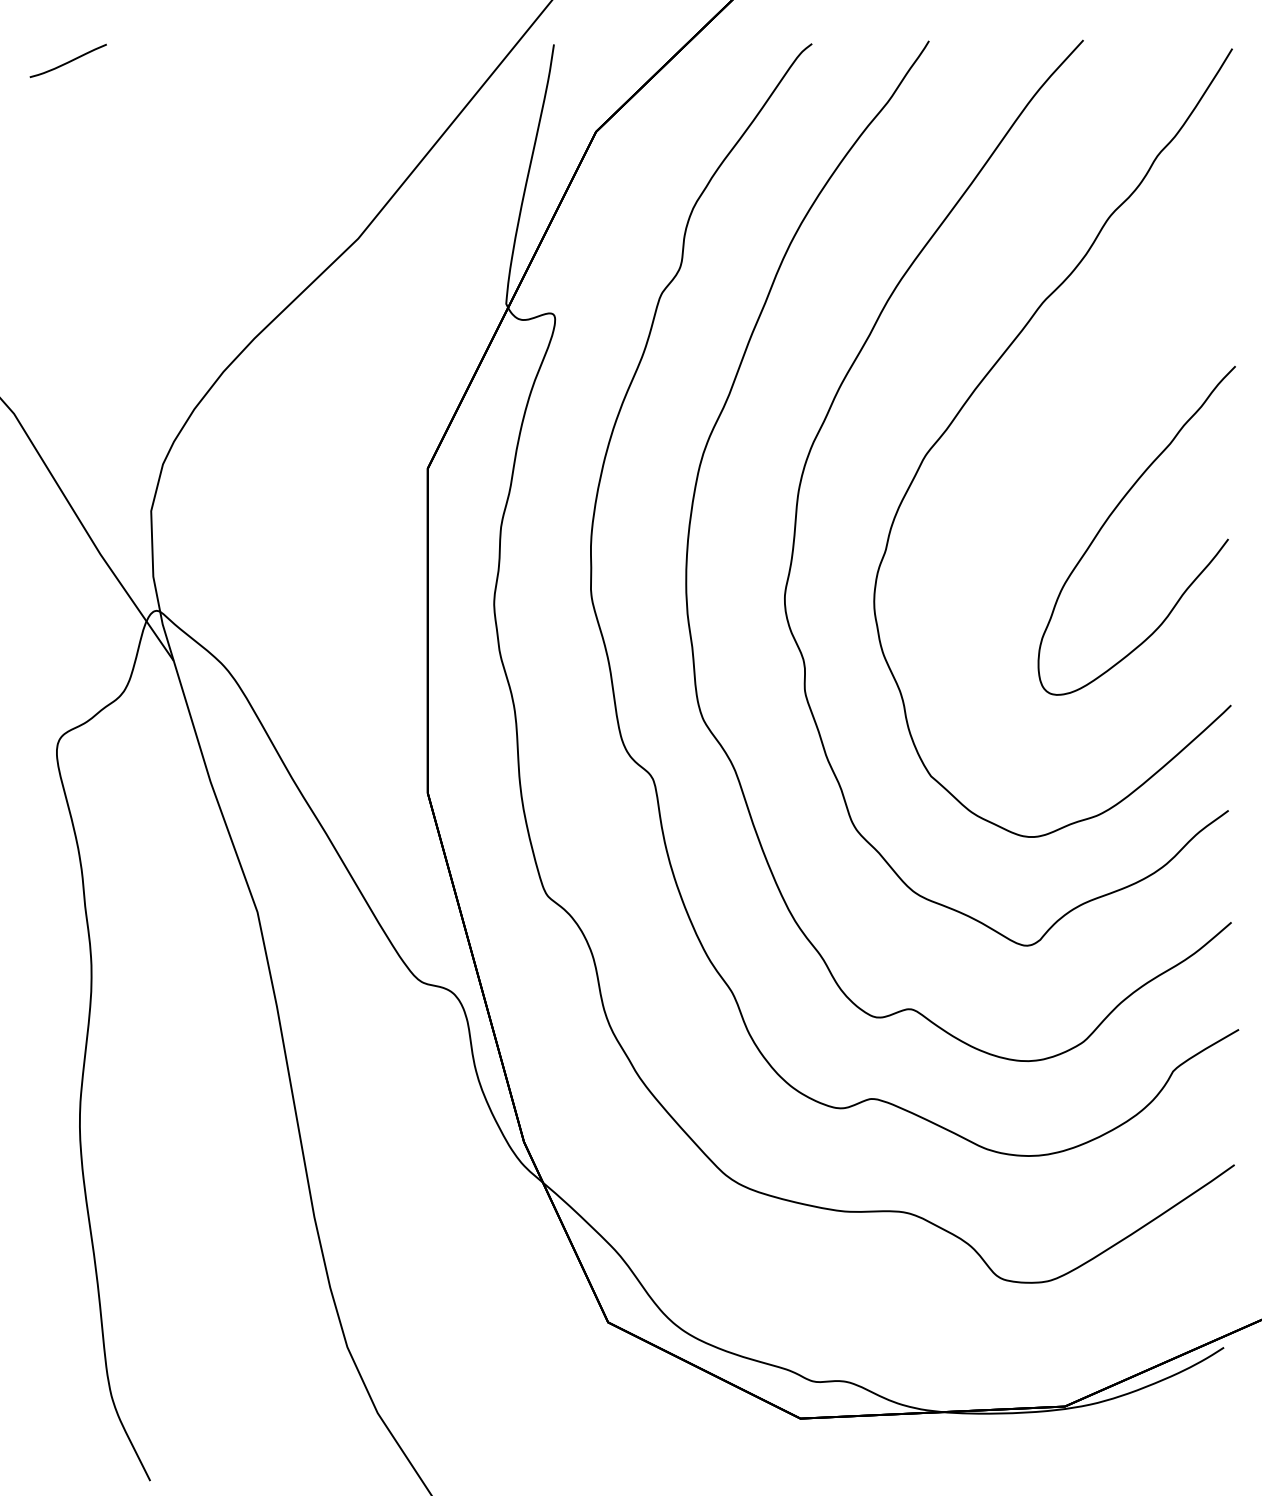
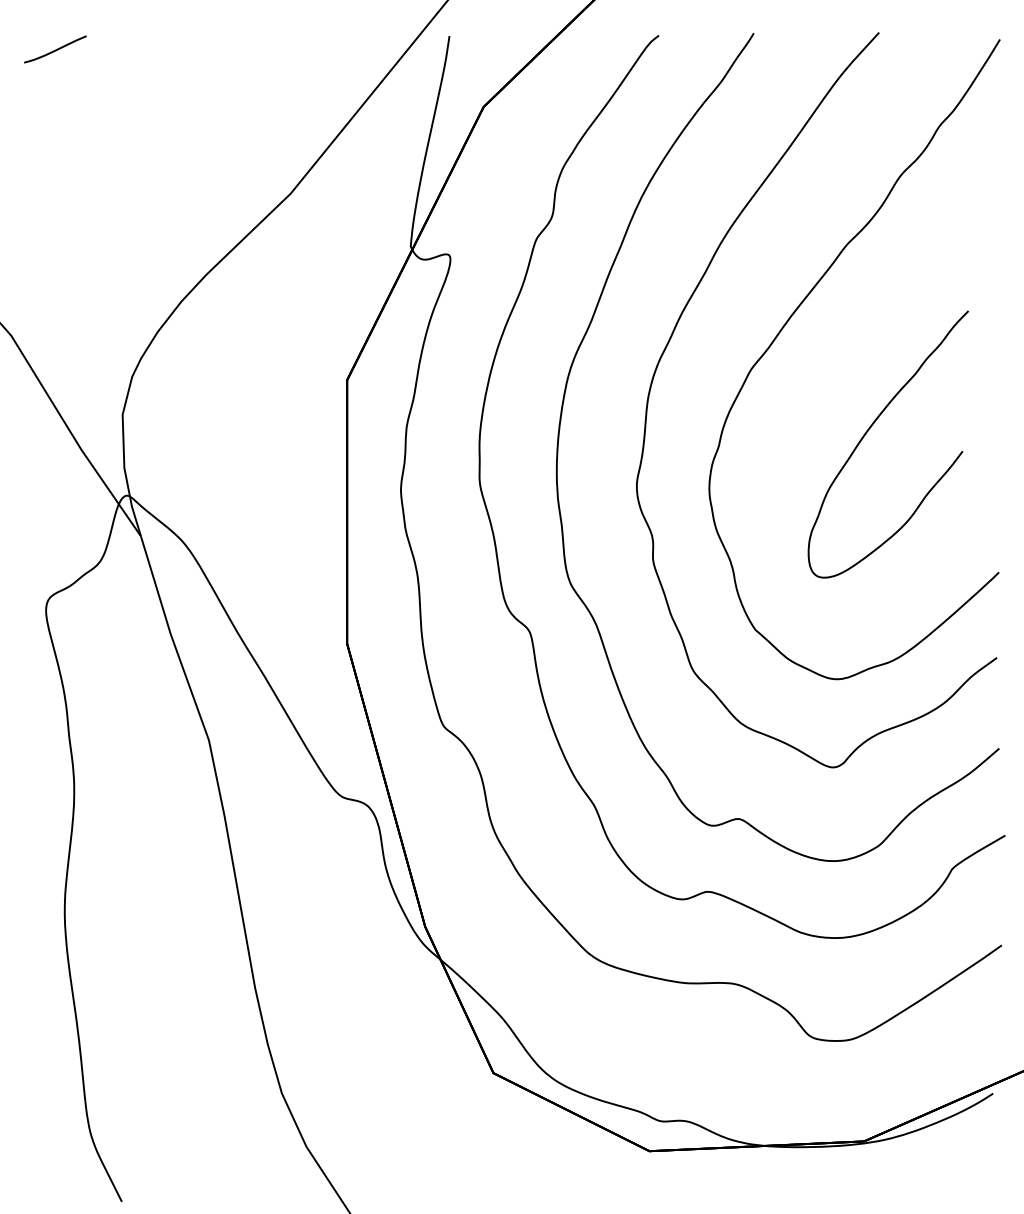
part: (1115, 510) -> (871, 428), moved

